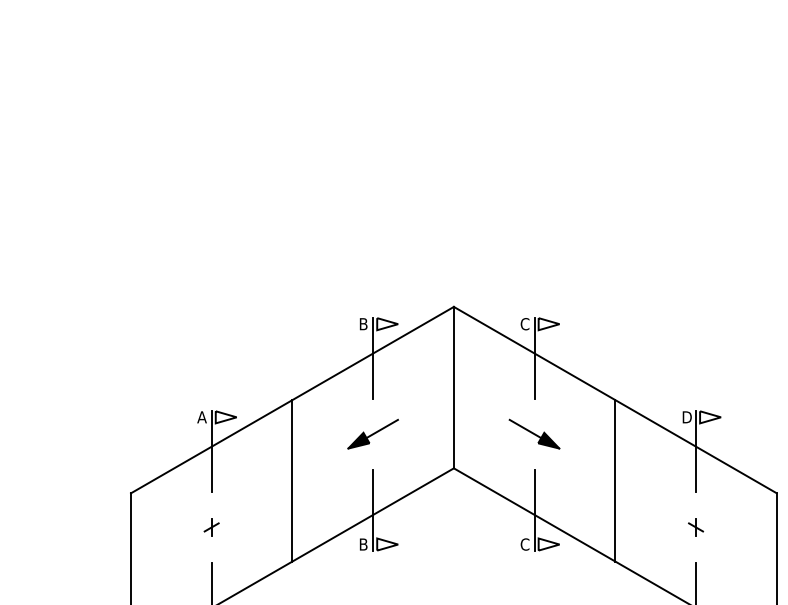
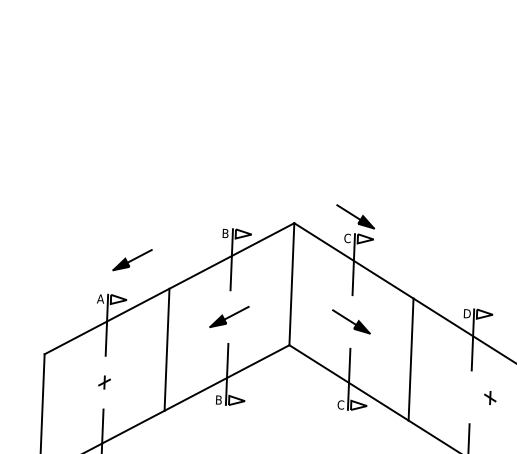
part: (534, 294) -> (355, 216), added
part: (241, 363) -> (132, 259), added
part: (695, 527) -> (489, 398), moved

